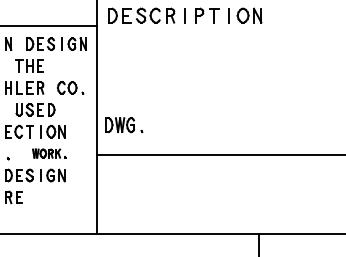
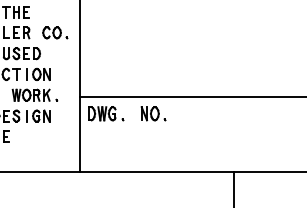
part: (124, 125) -> (106, 114), moved
part: (49, 153) -> (35, 95), size x1.43
part: (173, 173) -> (153, 114), added

